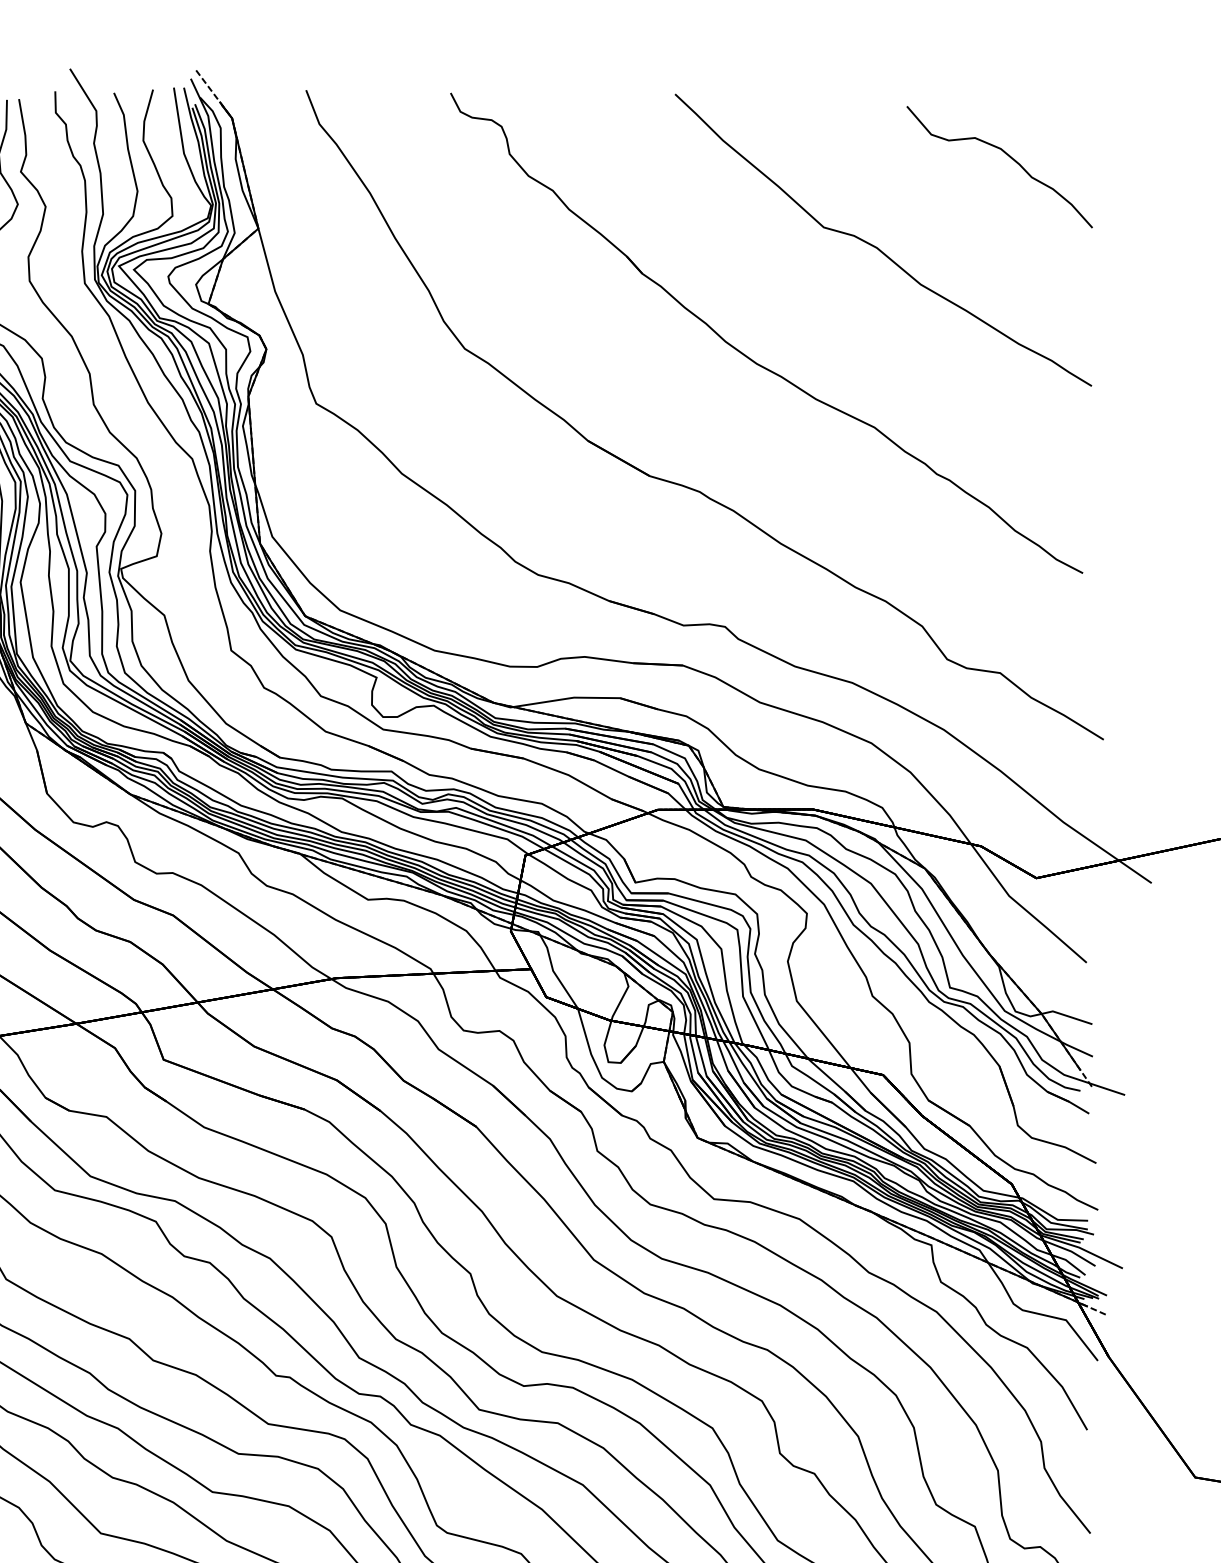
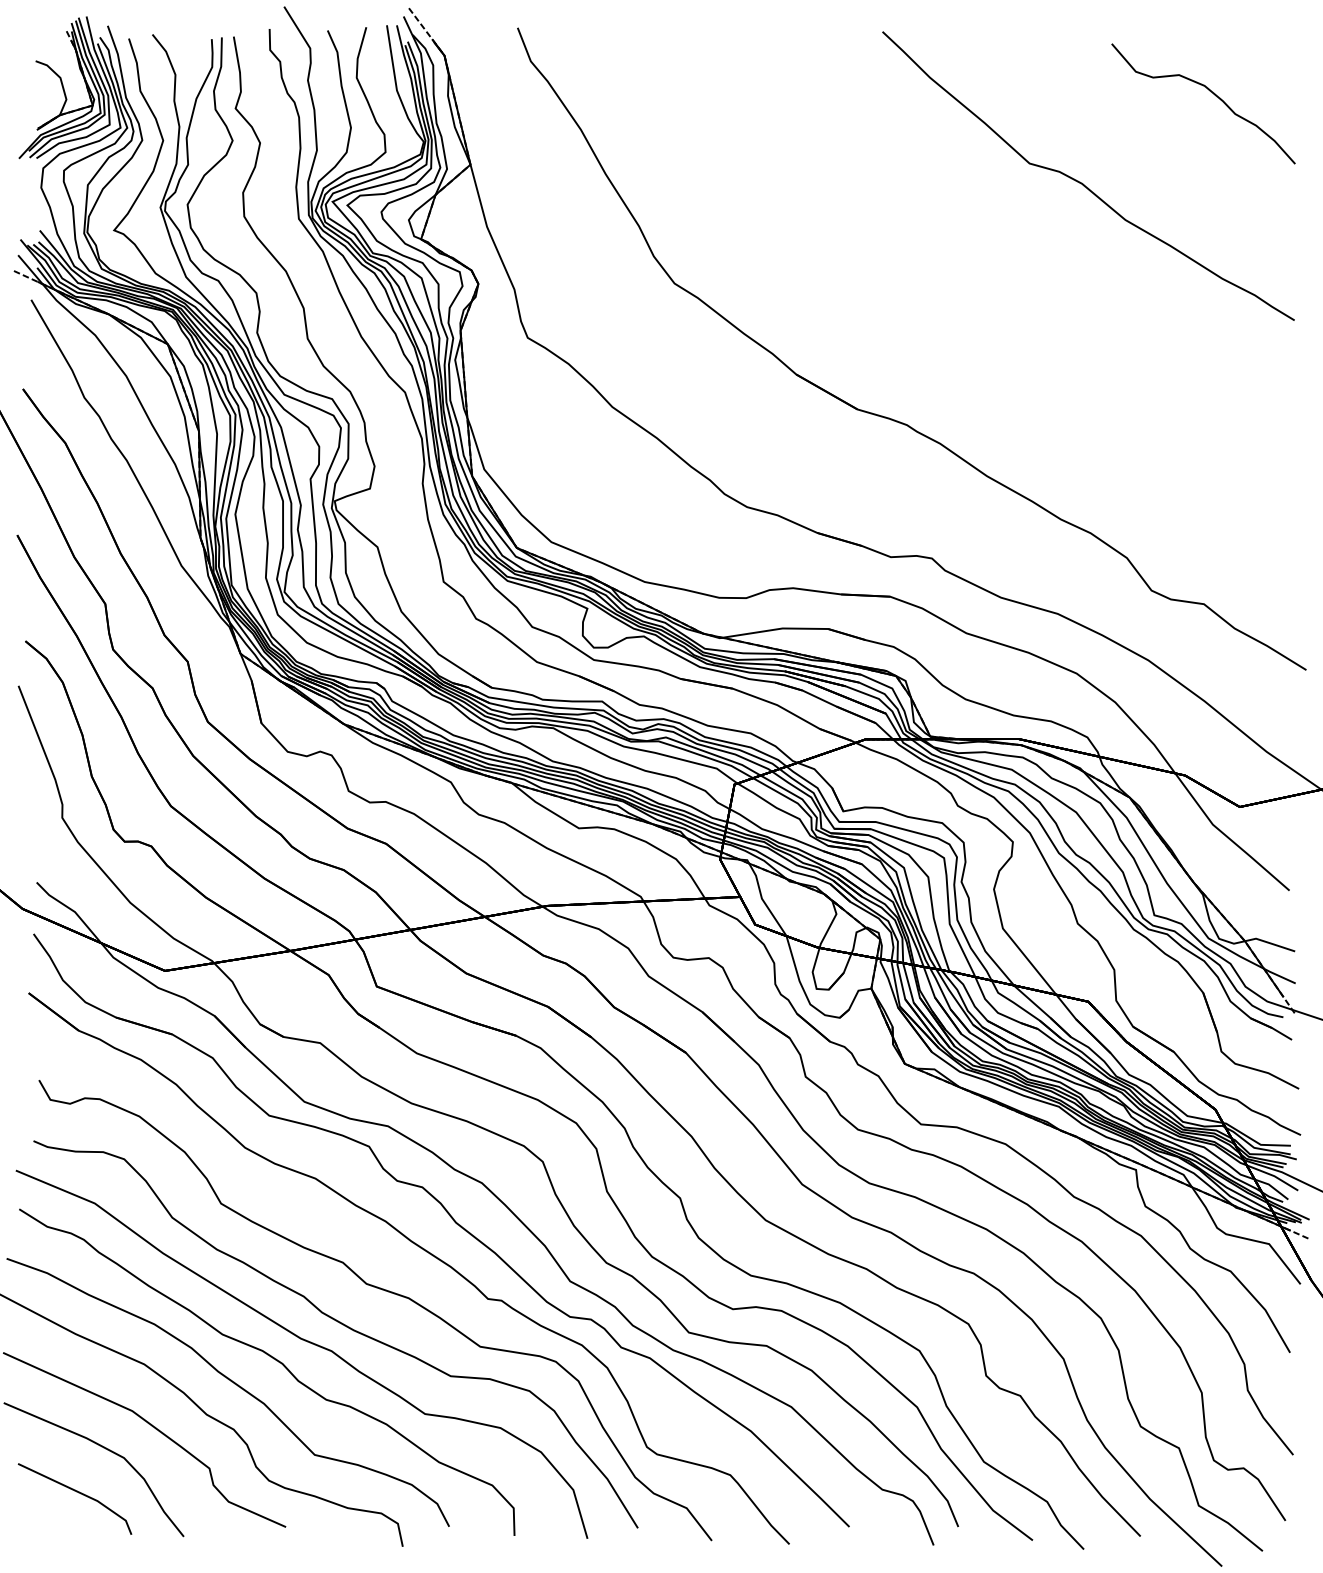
part: (751, 358) -> (958, 293), removed

